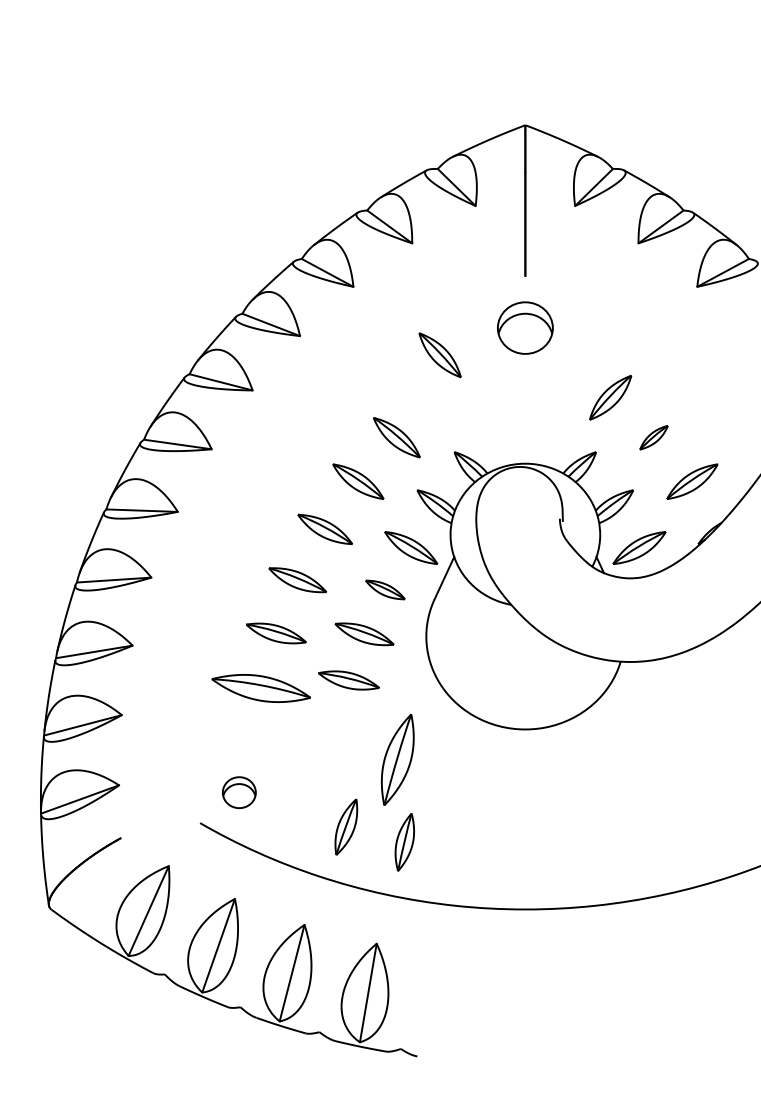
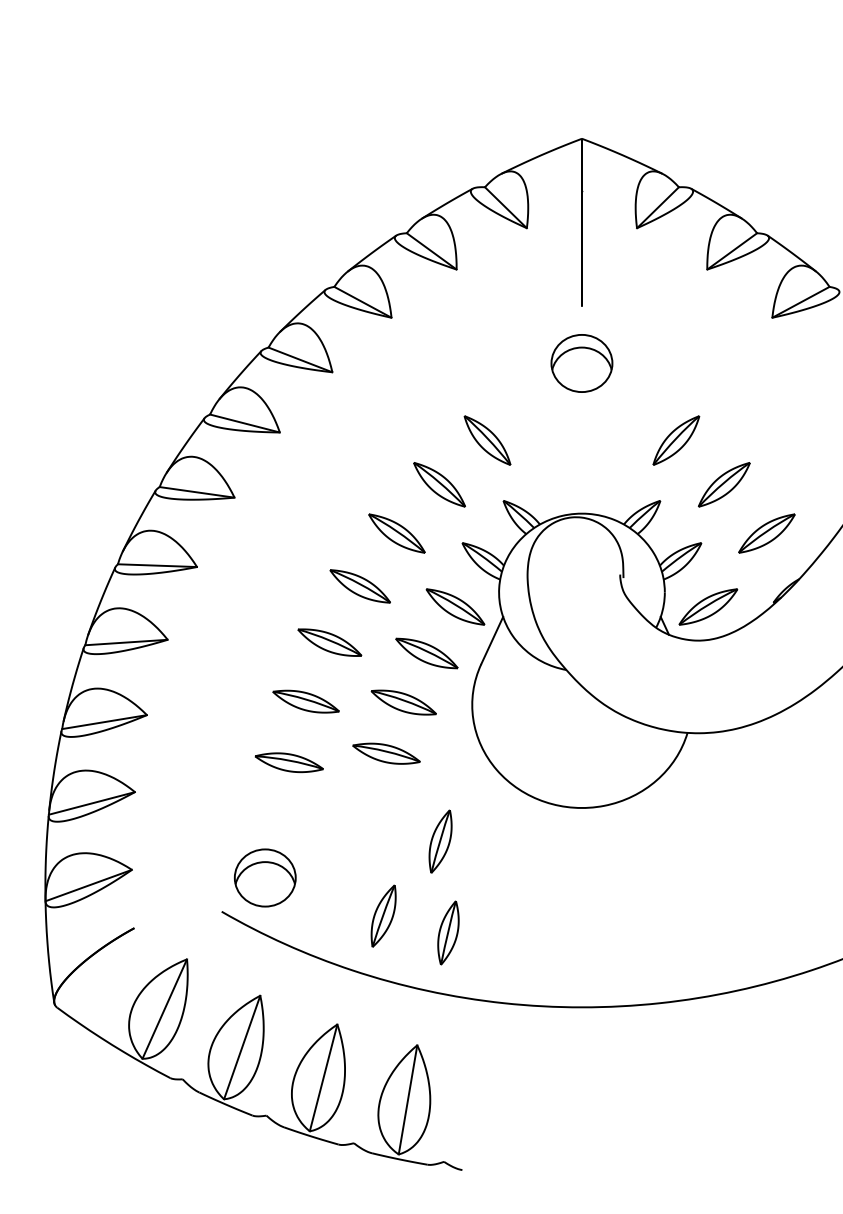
part: (440, 355) -> (487, 440), moved
part: (654, 437) -> (724, 484), size x1.67
part: (385, 589) -> (426, 653), size x1.43
part: (260, 688) -> (288, 762), size x0.62
part: (397, 759) -> (440, 841), size x0.62
part: (238, 792) -> (264, 877), size x1.67

